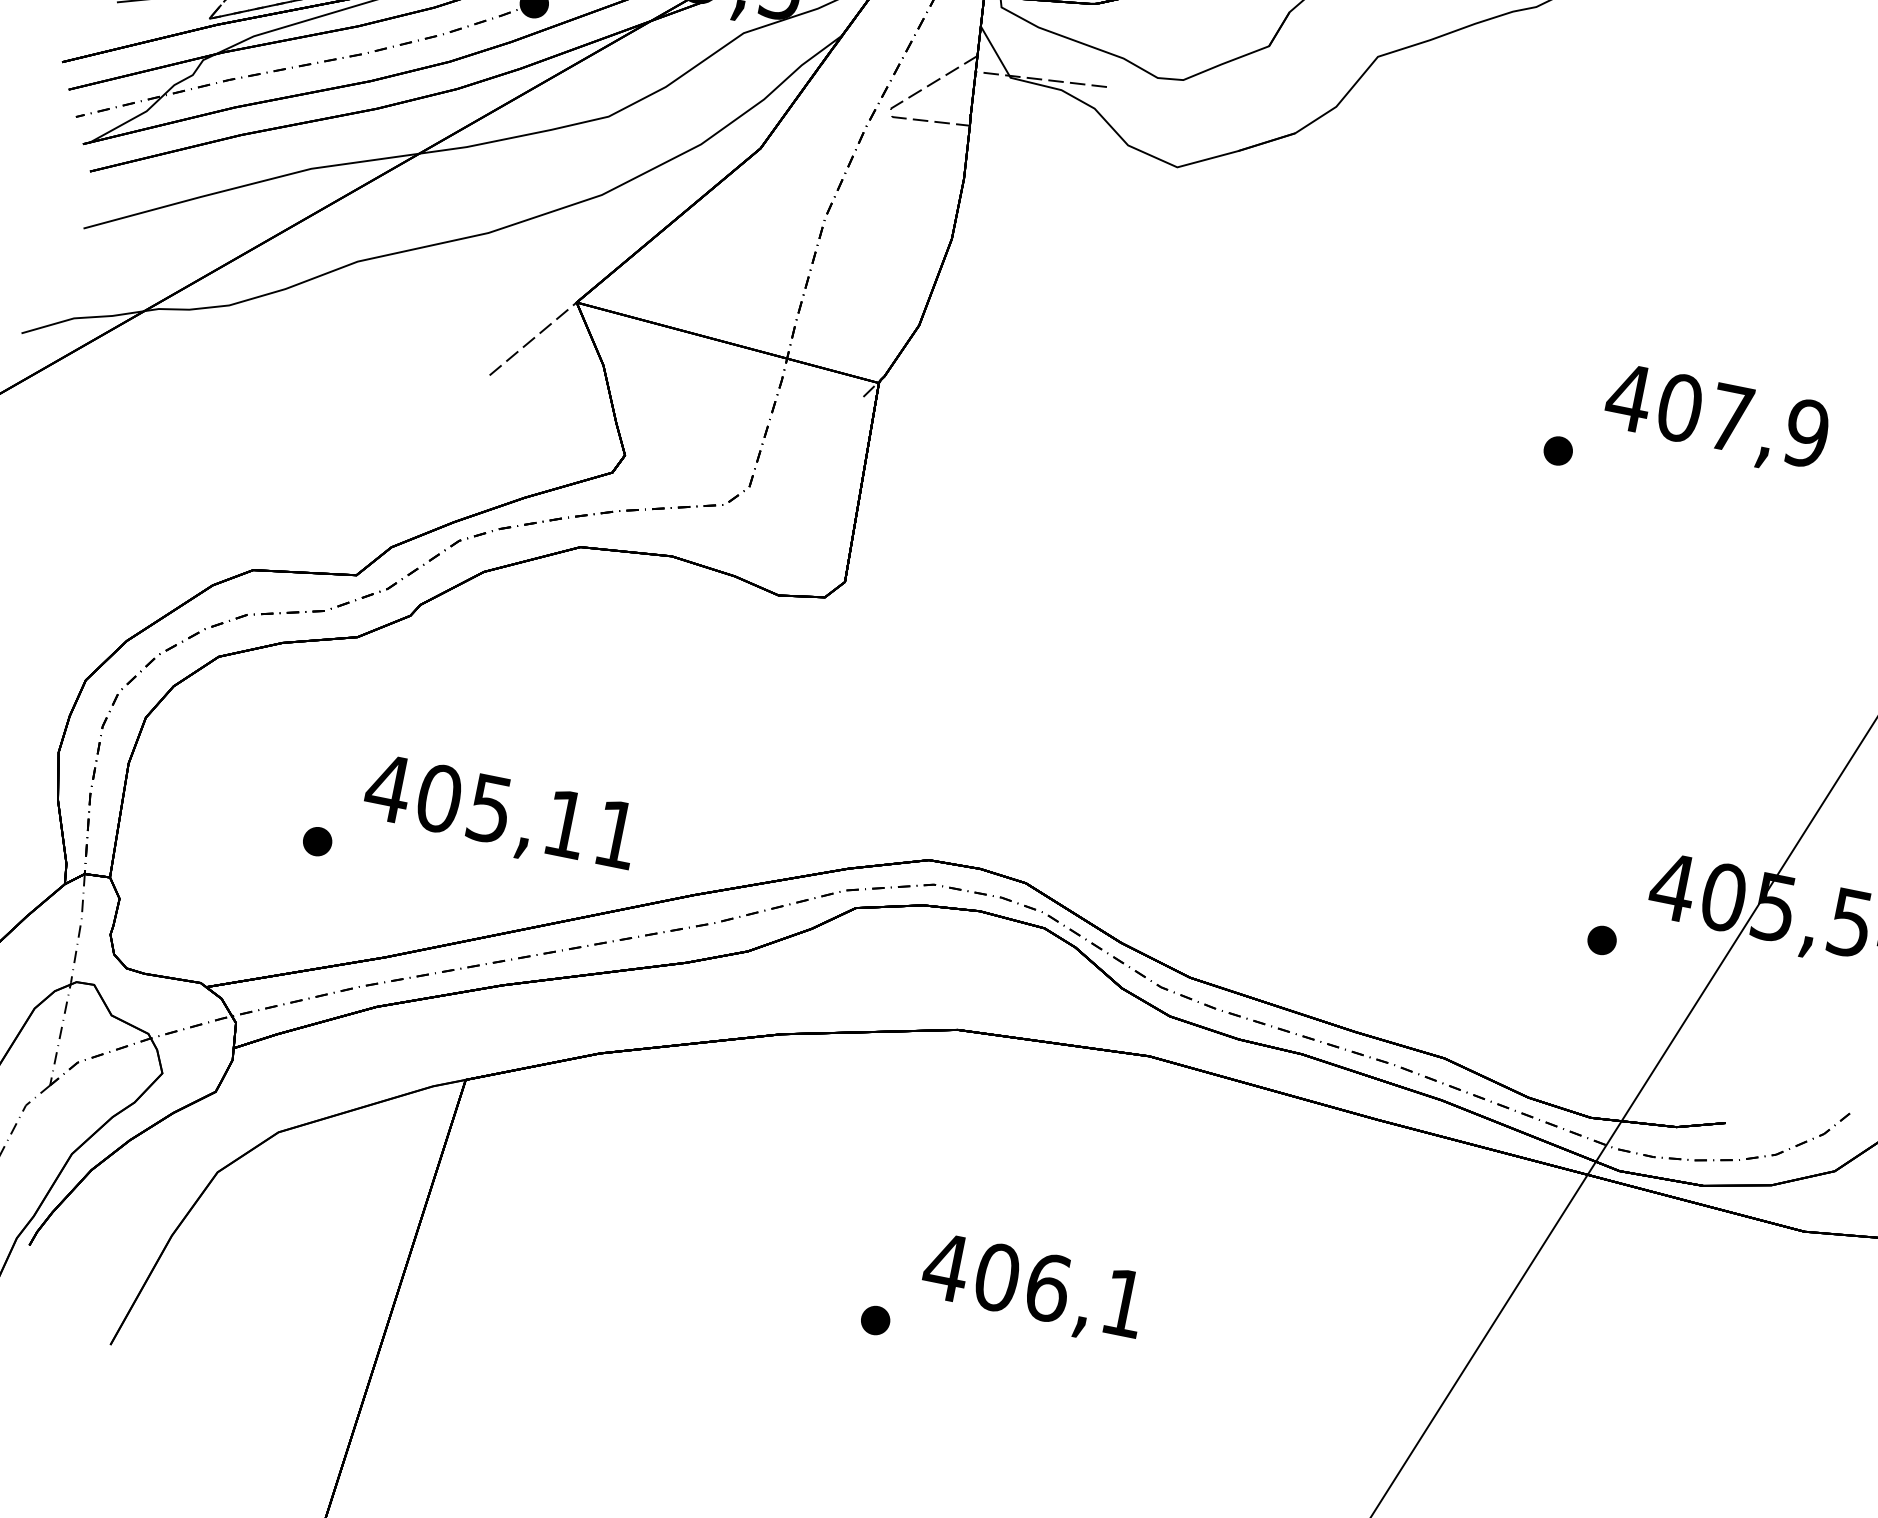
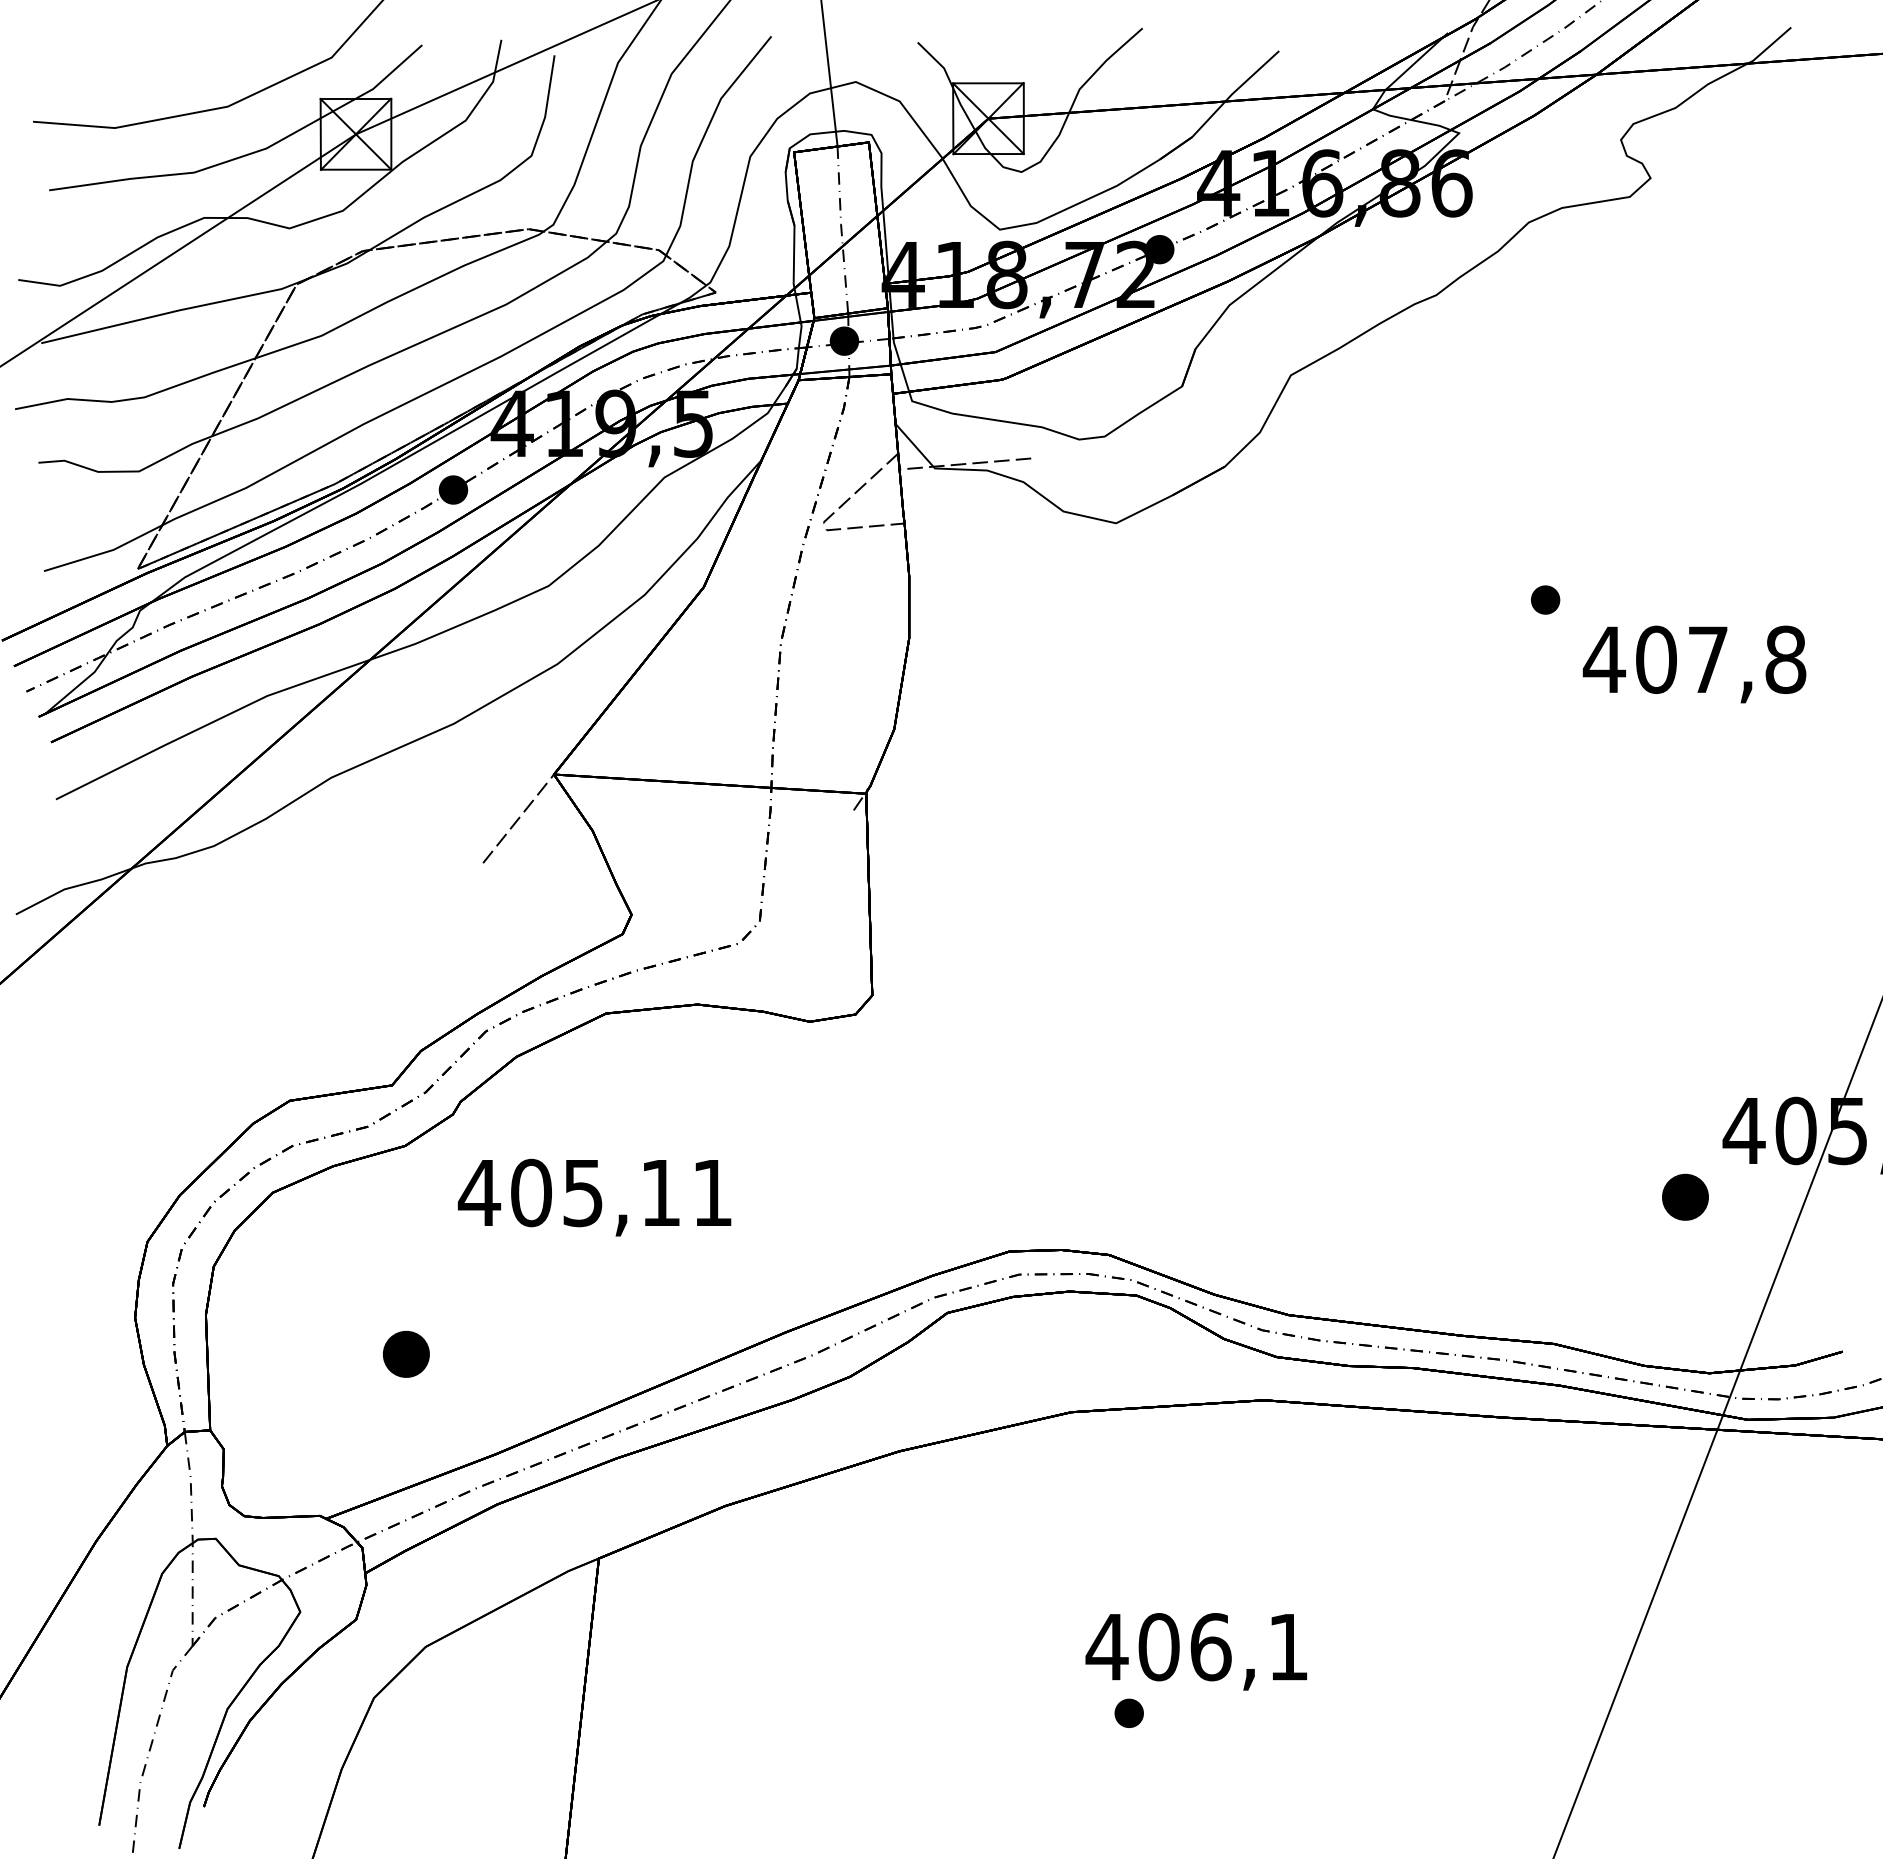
text: (1806, 433) -> (1785, 659), 407,9 -> 407,8
part: (1558, 450) -> (1545, 599), moved
text: (500, 815) -> (594, 1197), moved
part: (317, 840) -> (406, 1353), size x1.6
part: (1601, 939) -> (1684, 1196), size x1.6
part: (875, 1319) -> (1128, 1712), moved

